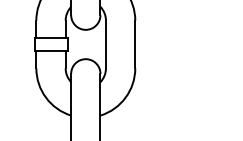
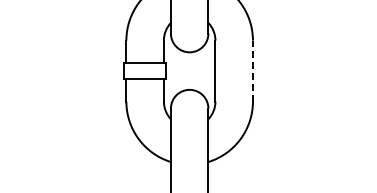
line: (134, 44) -> (252, 70), solid -> dashed

